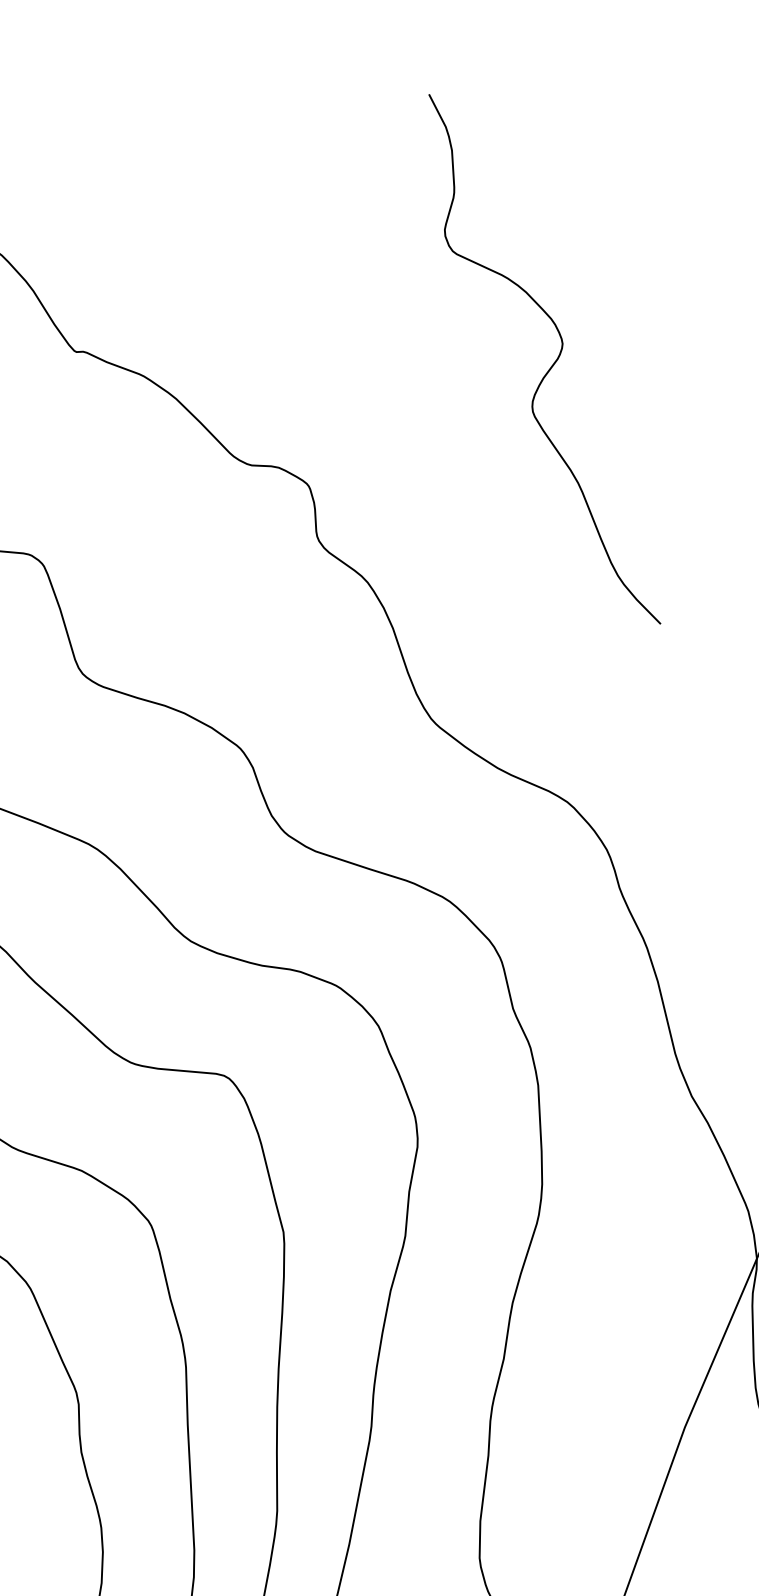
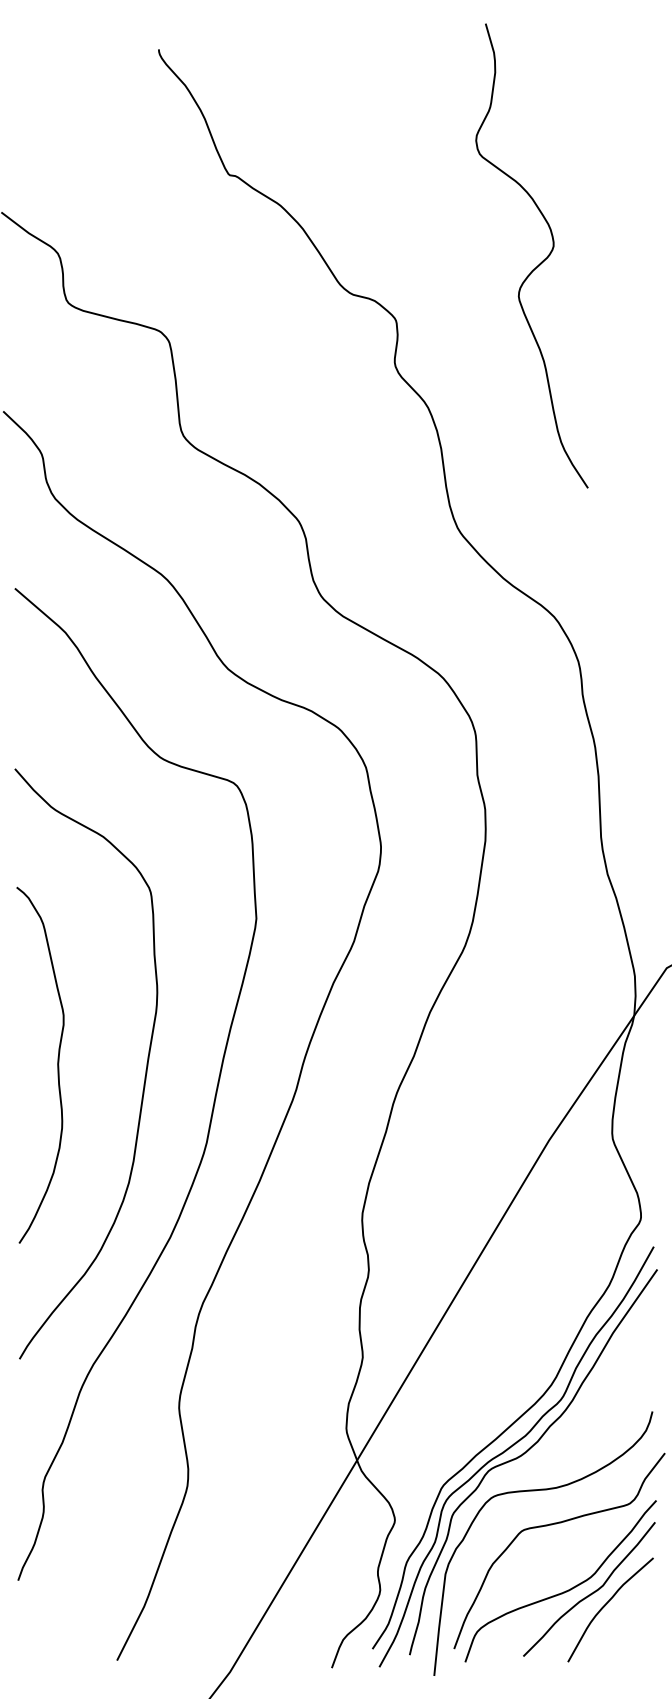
curve: (549, 367) -> (539, 263), moved

